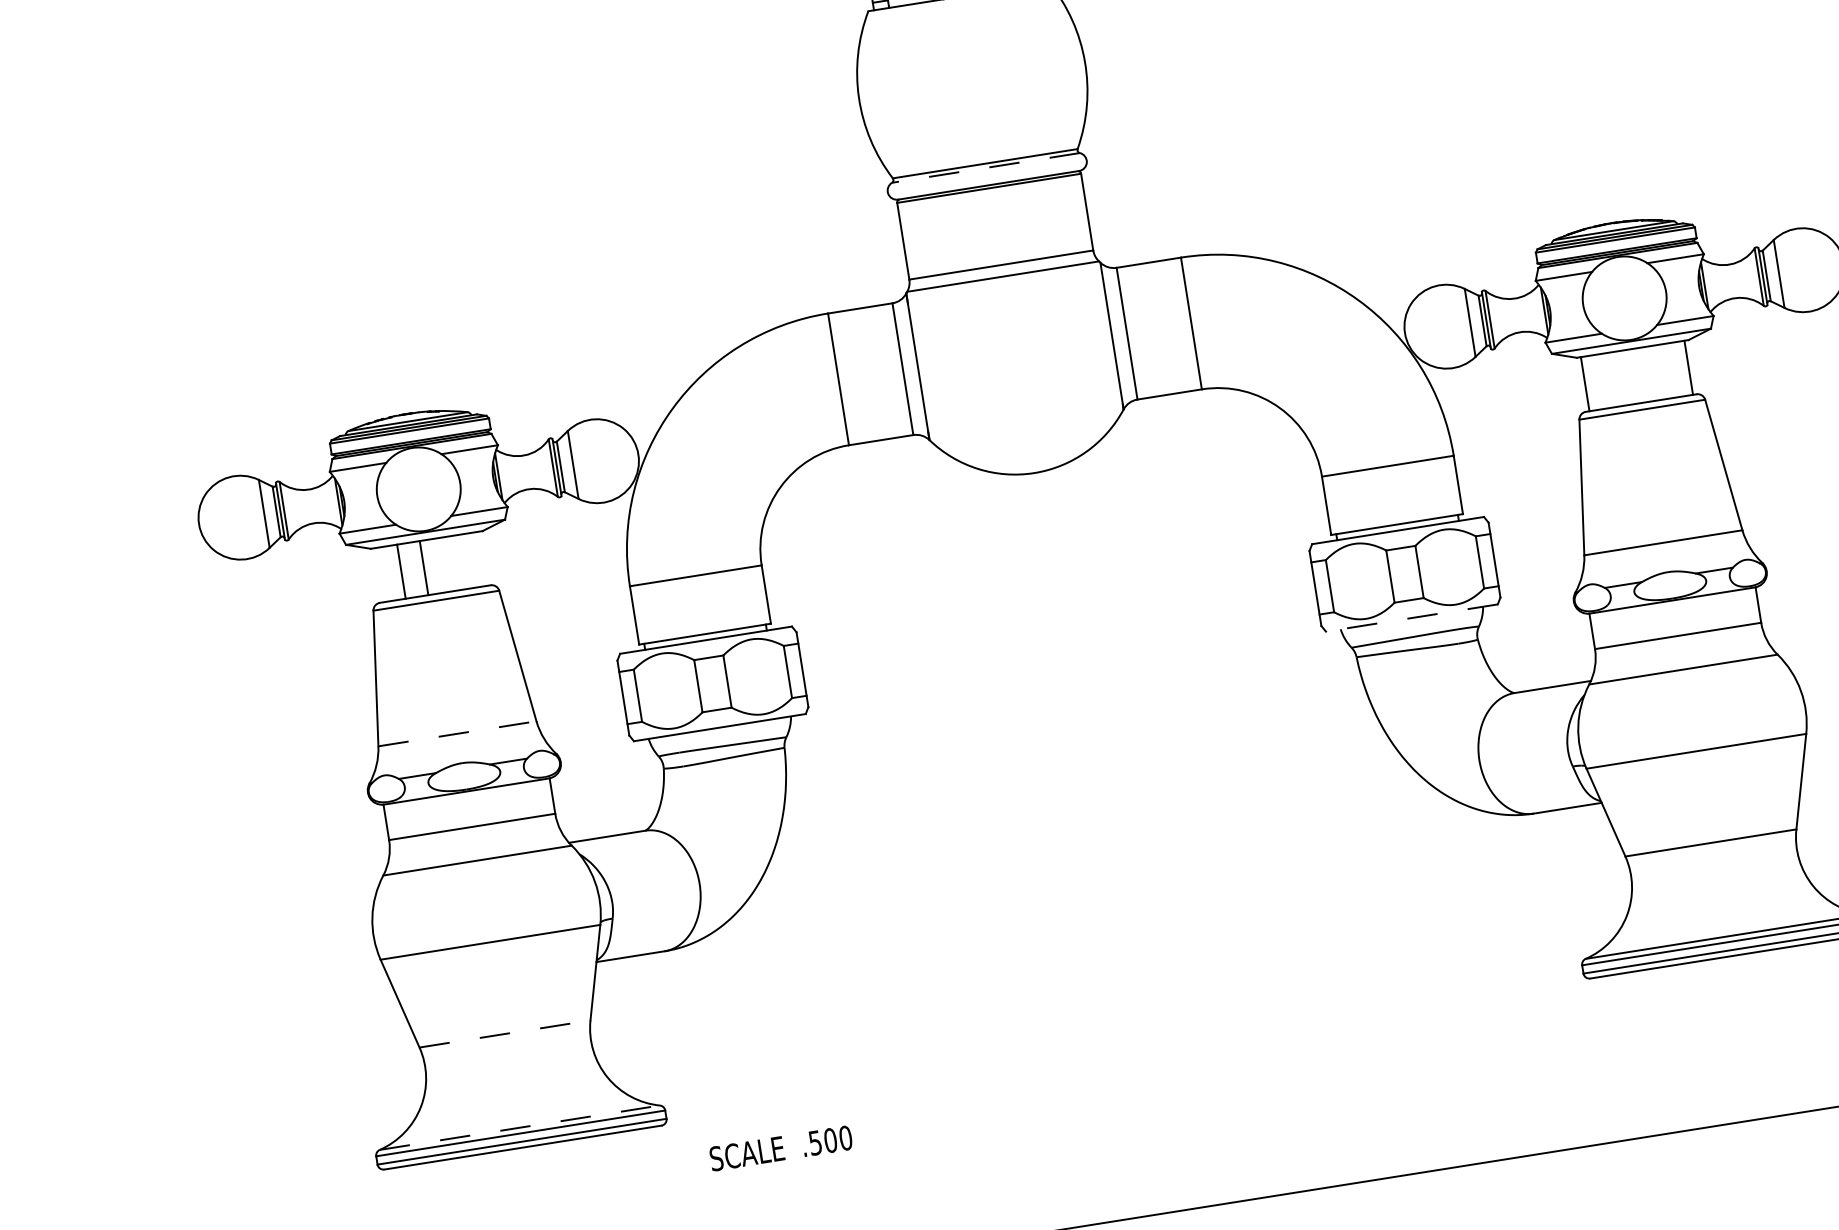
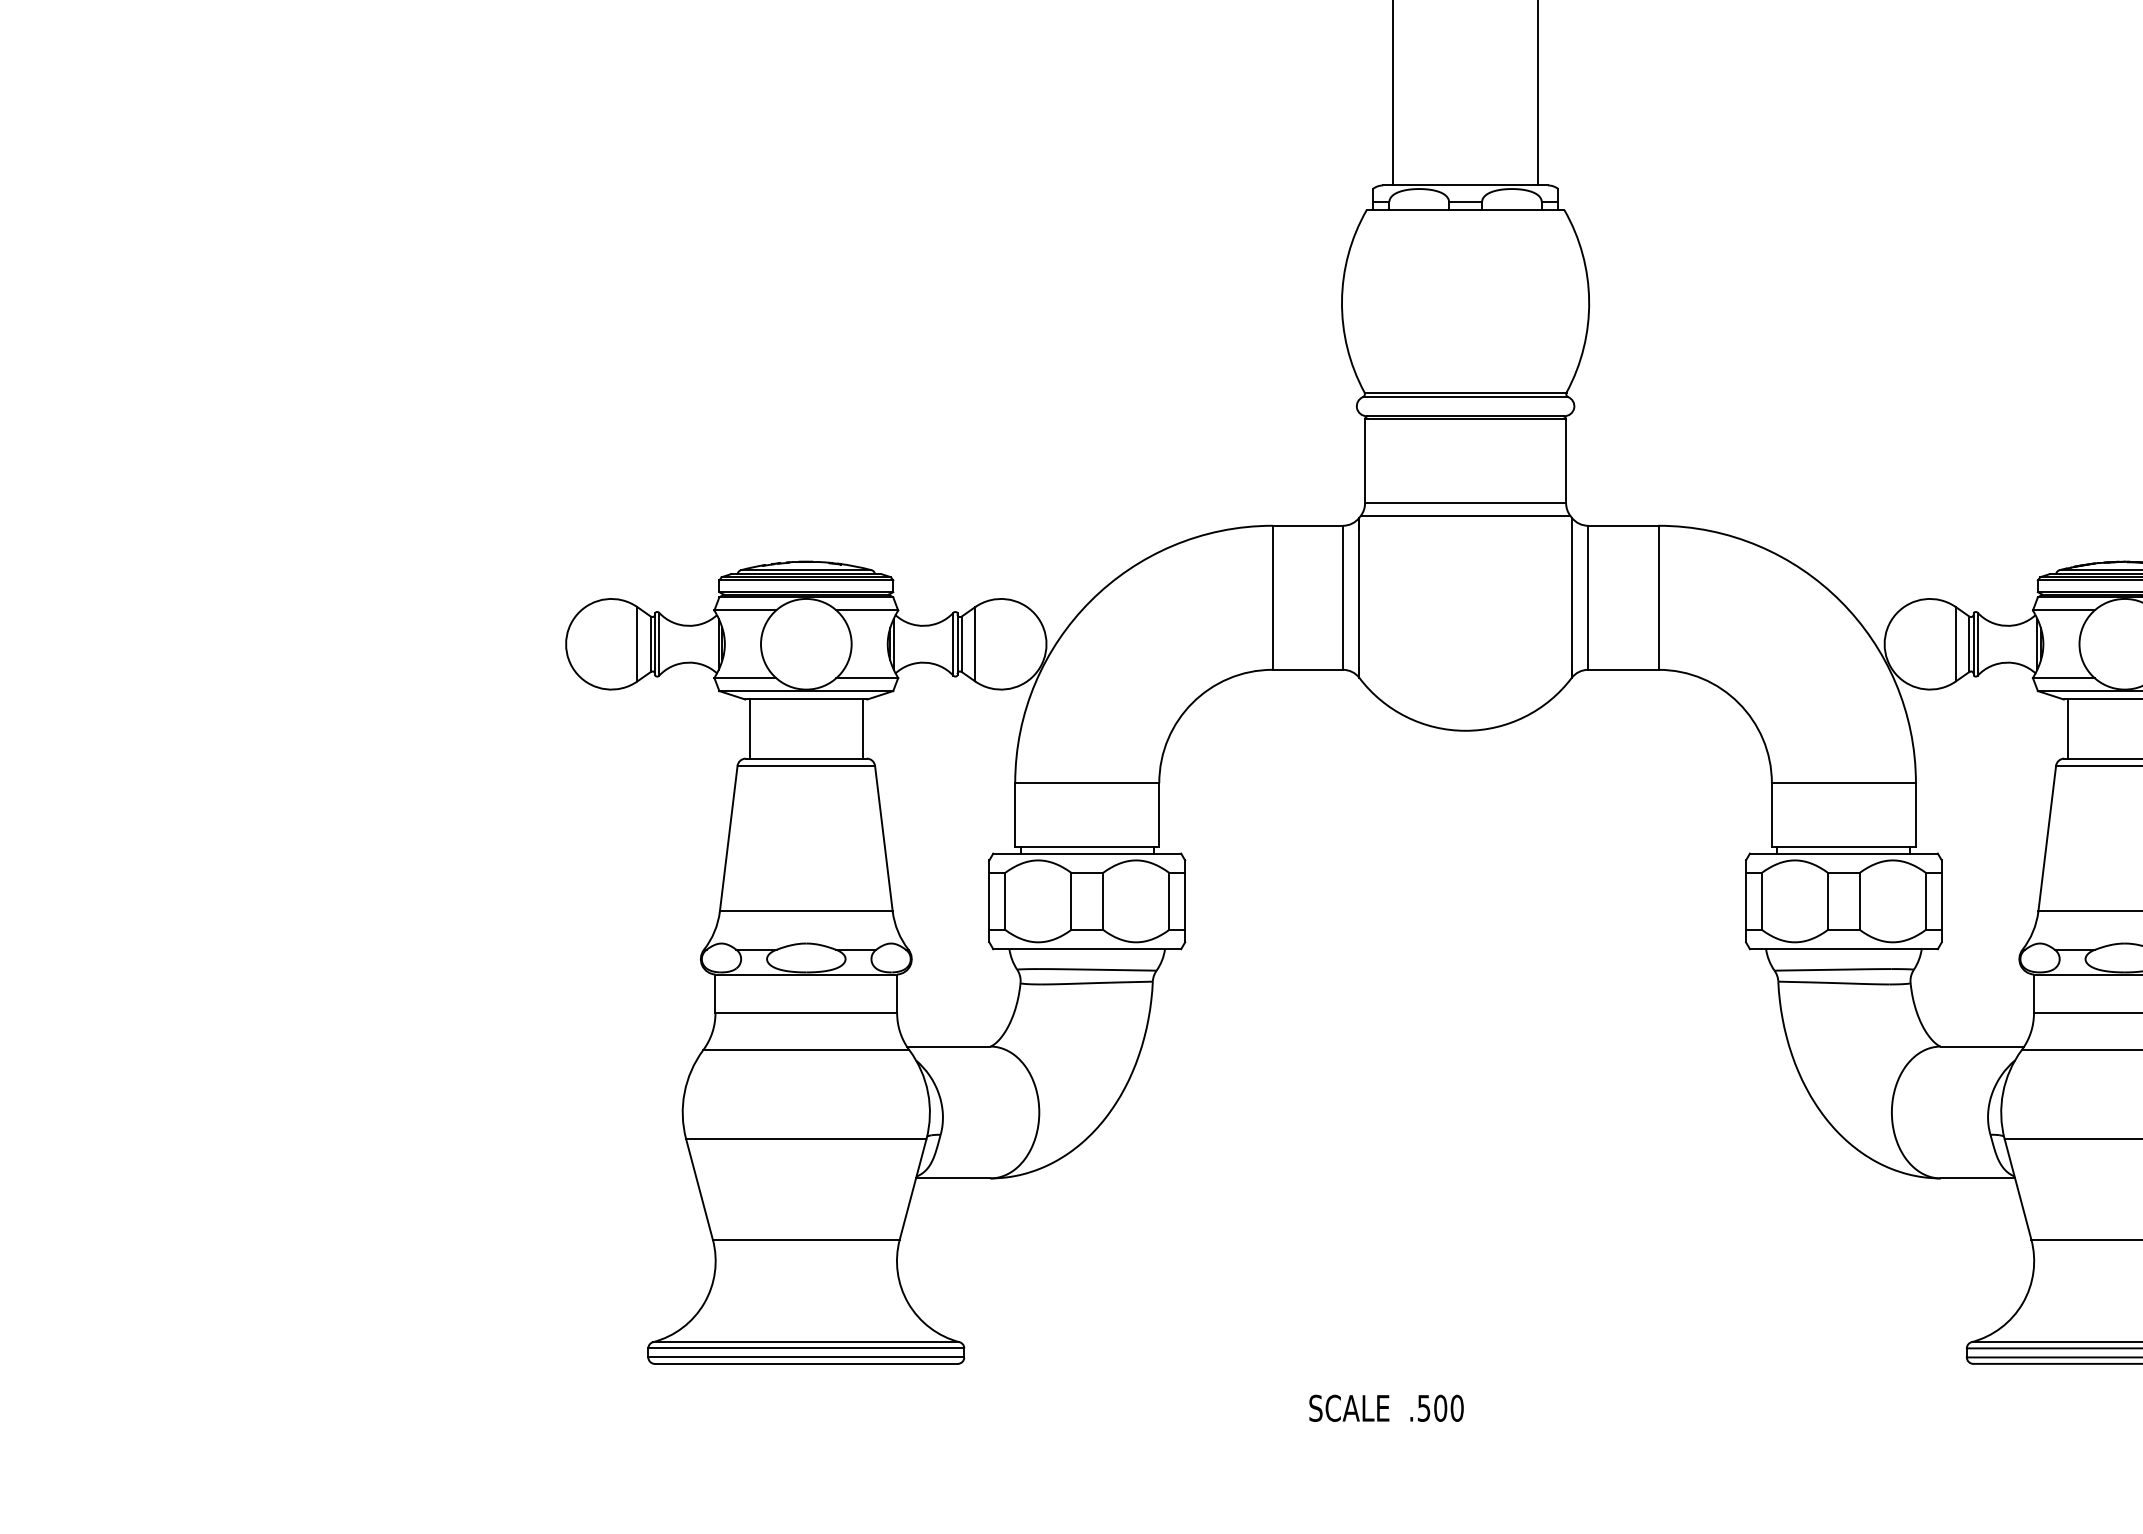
line: (985, 168) -> (1465, 397), dashed -> solid
line: (423, 567) -> (749, 728), moved
line: (400, 571) -> (862, 728), moved
line: (1411, 618) -> (1843, 949), dashed -> solid
line: (457, 733) -> (806, 911), dashed -> solid
line: (505, 1033) -> (806, 1239), dashed -> solid
line: (520, 1128) -> (806, 1342), dashed -> solid
text: (780, 1147) -> (1386, 1407), moved

